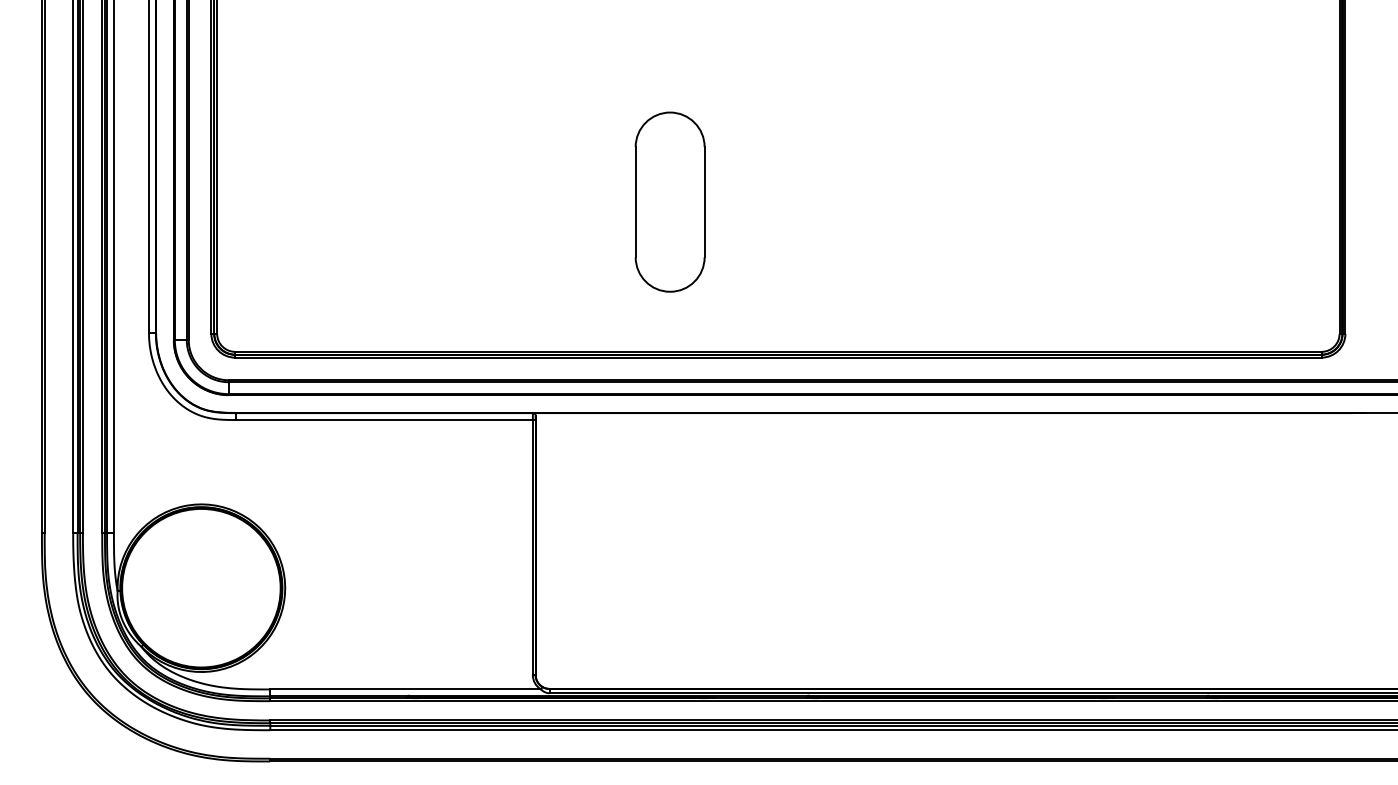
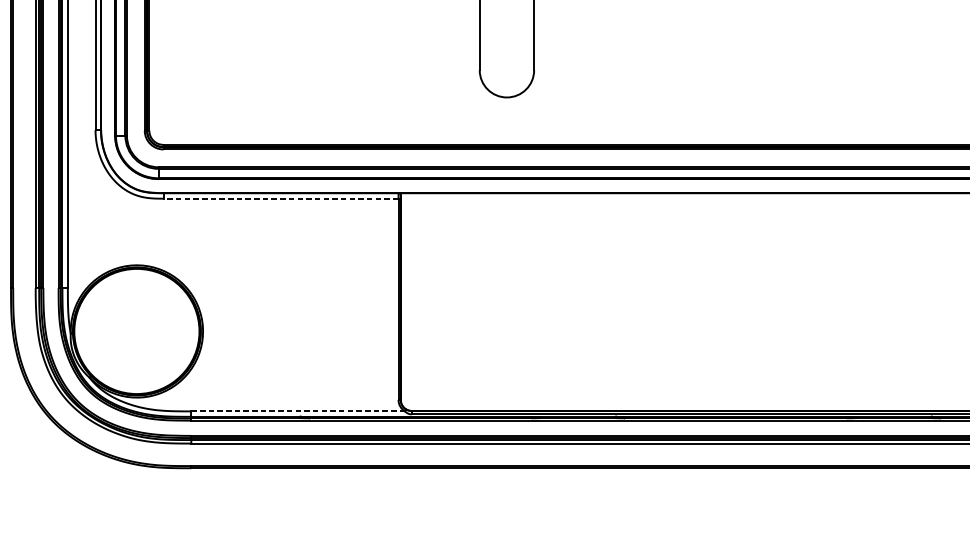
line: (383, 420) -> (280, 199), solid -> dashed
line: (406, 689) -> (298, 411), solid -> dashed

